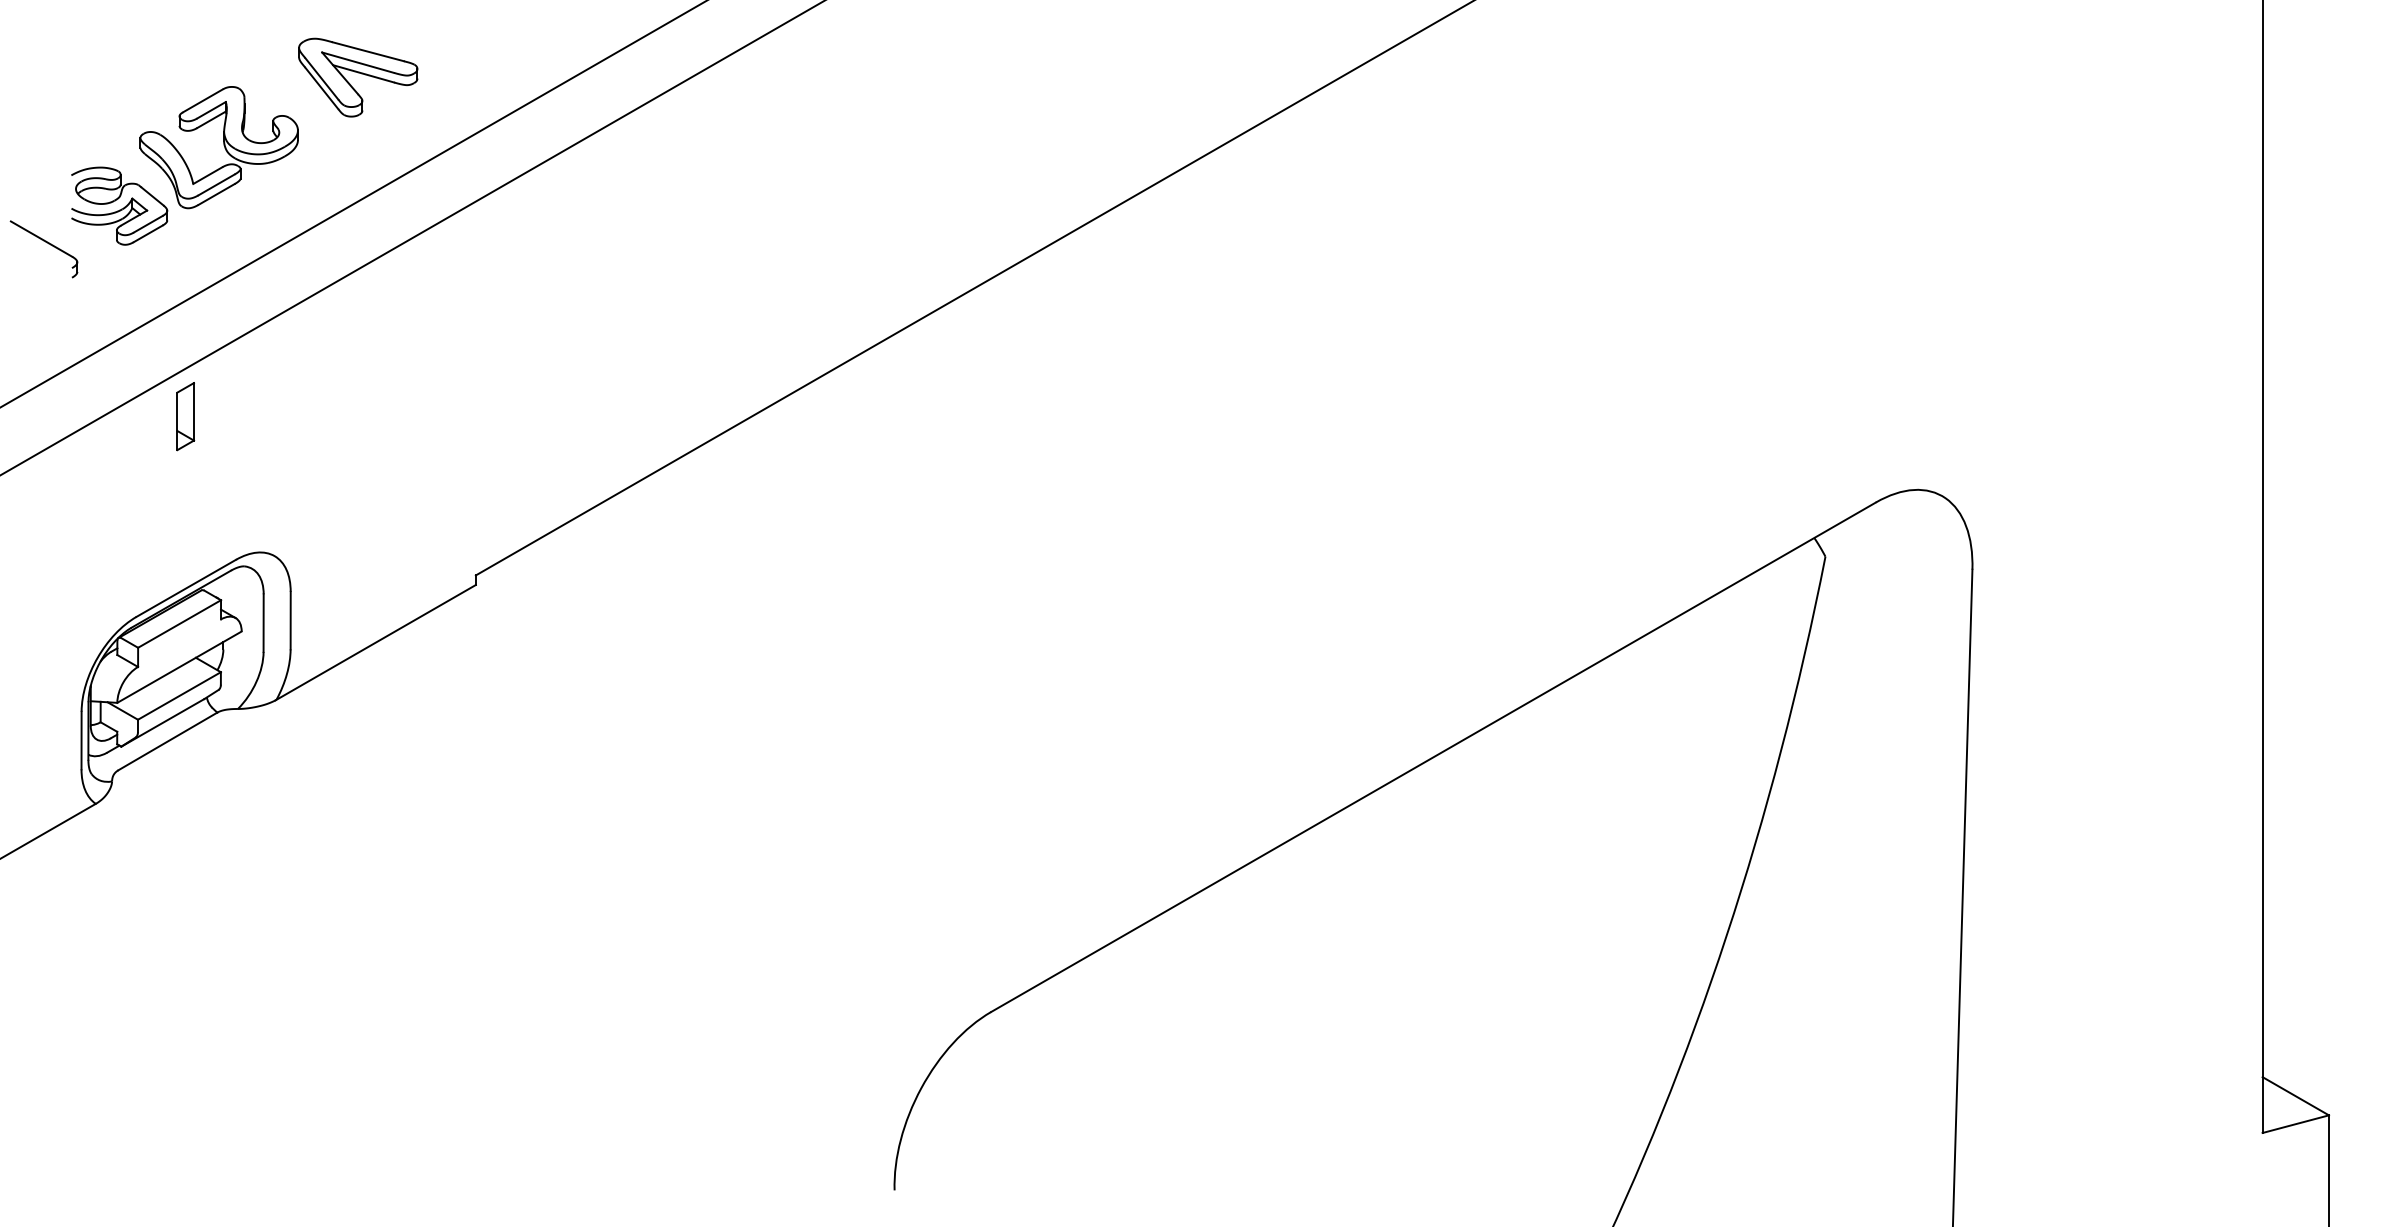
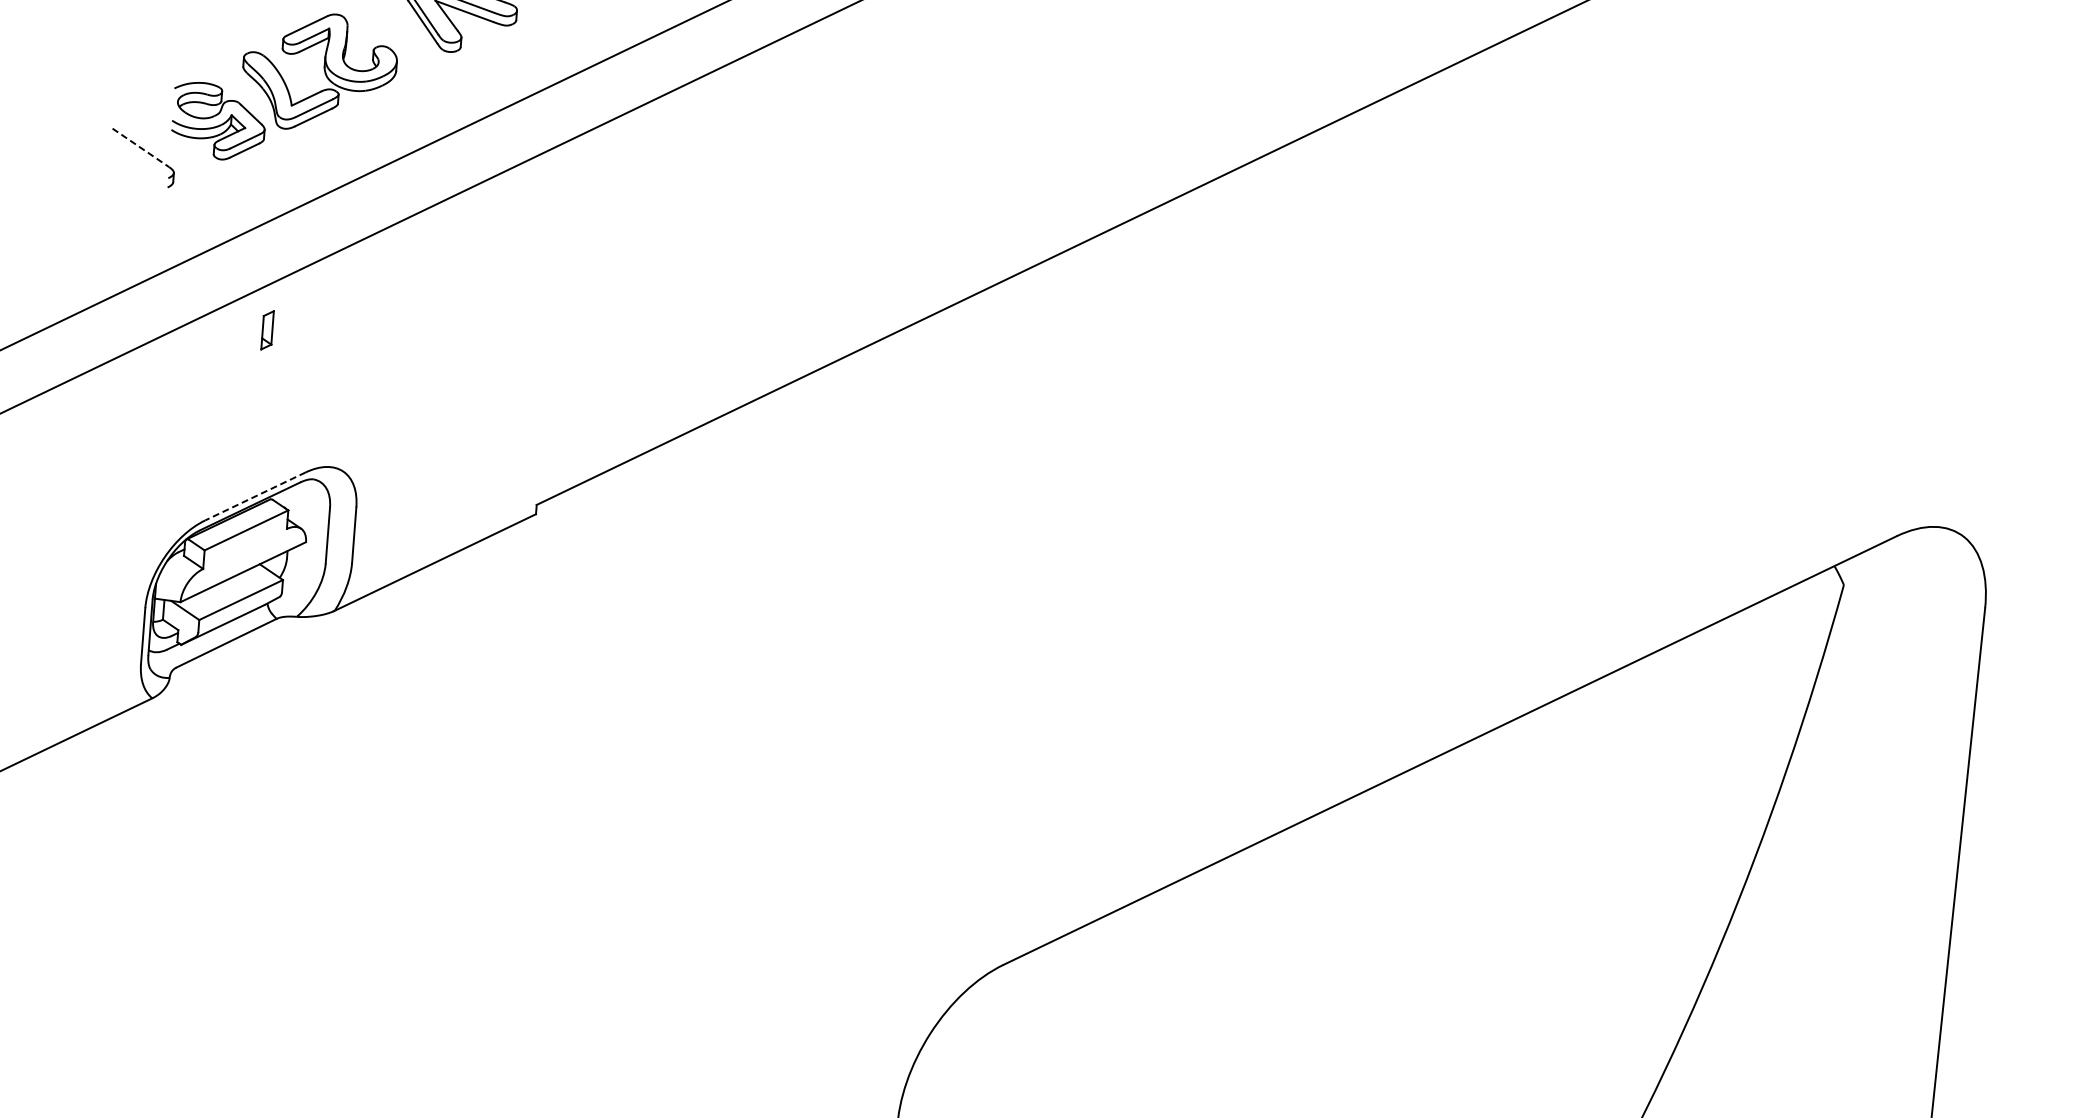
line: (41, 239) -> (140, 148), solid -> dashed
part: (185, 416) -> (267, 330), size x0.6
line: (185, 588) -> (254, 496), solid -> dashed

